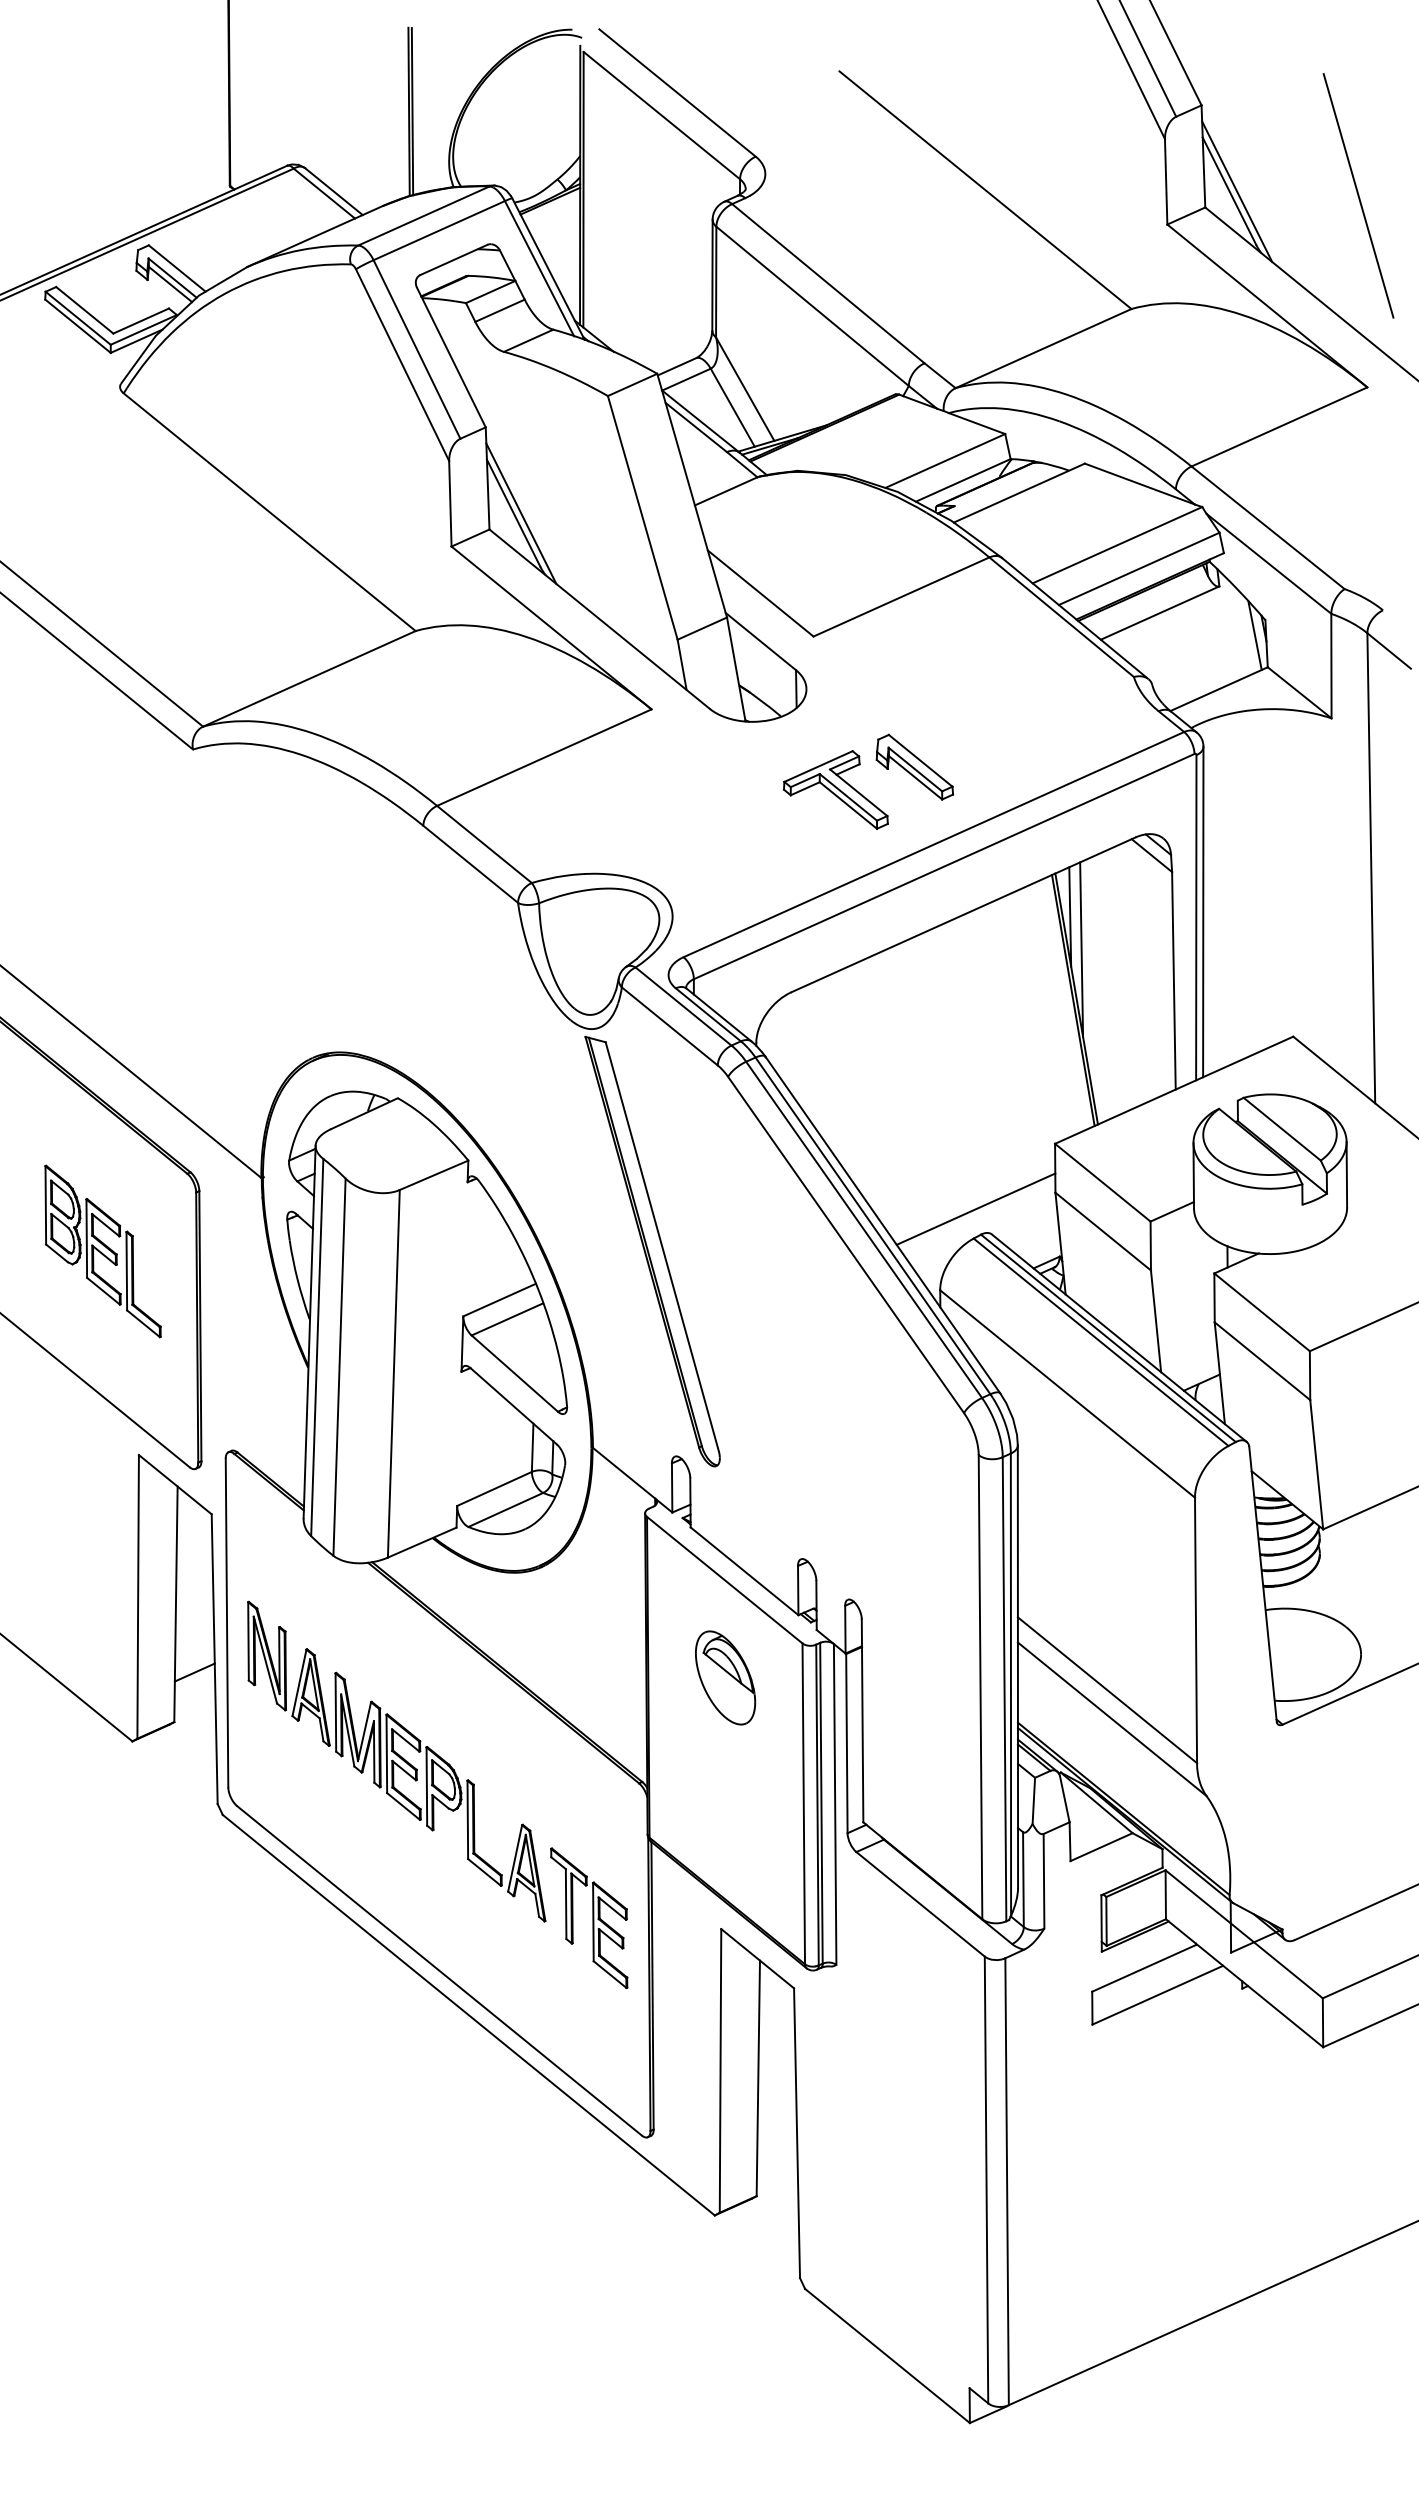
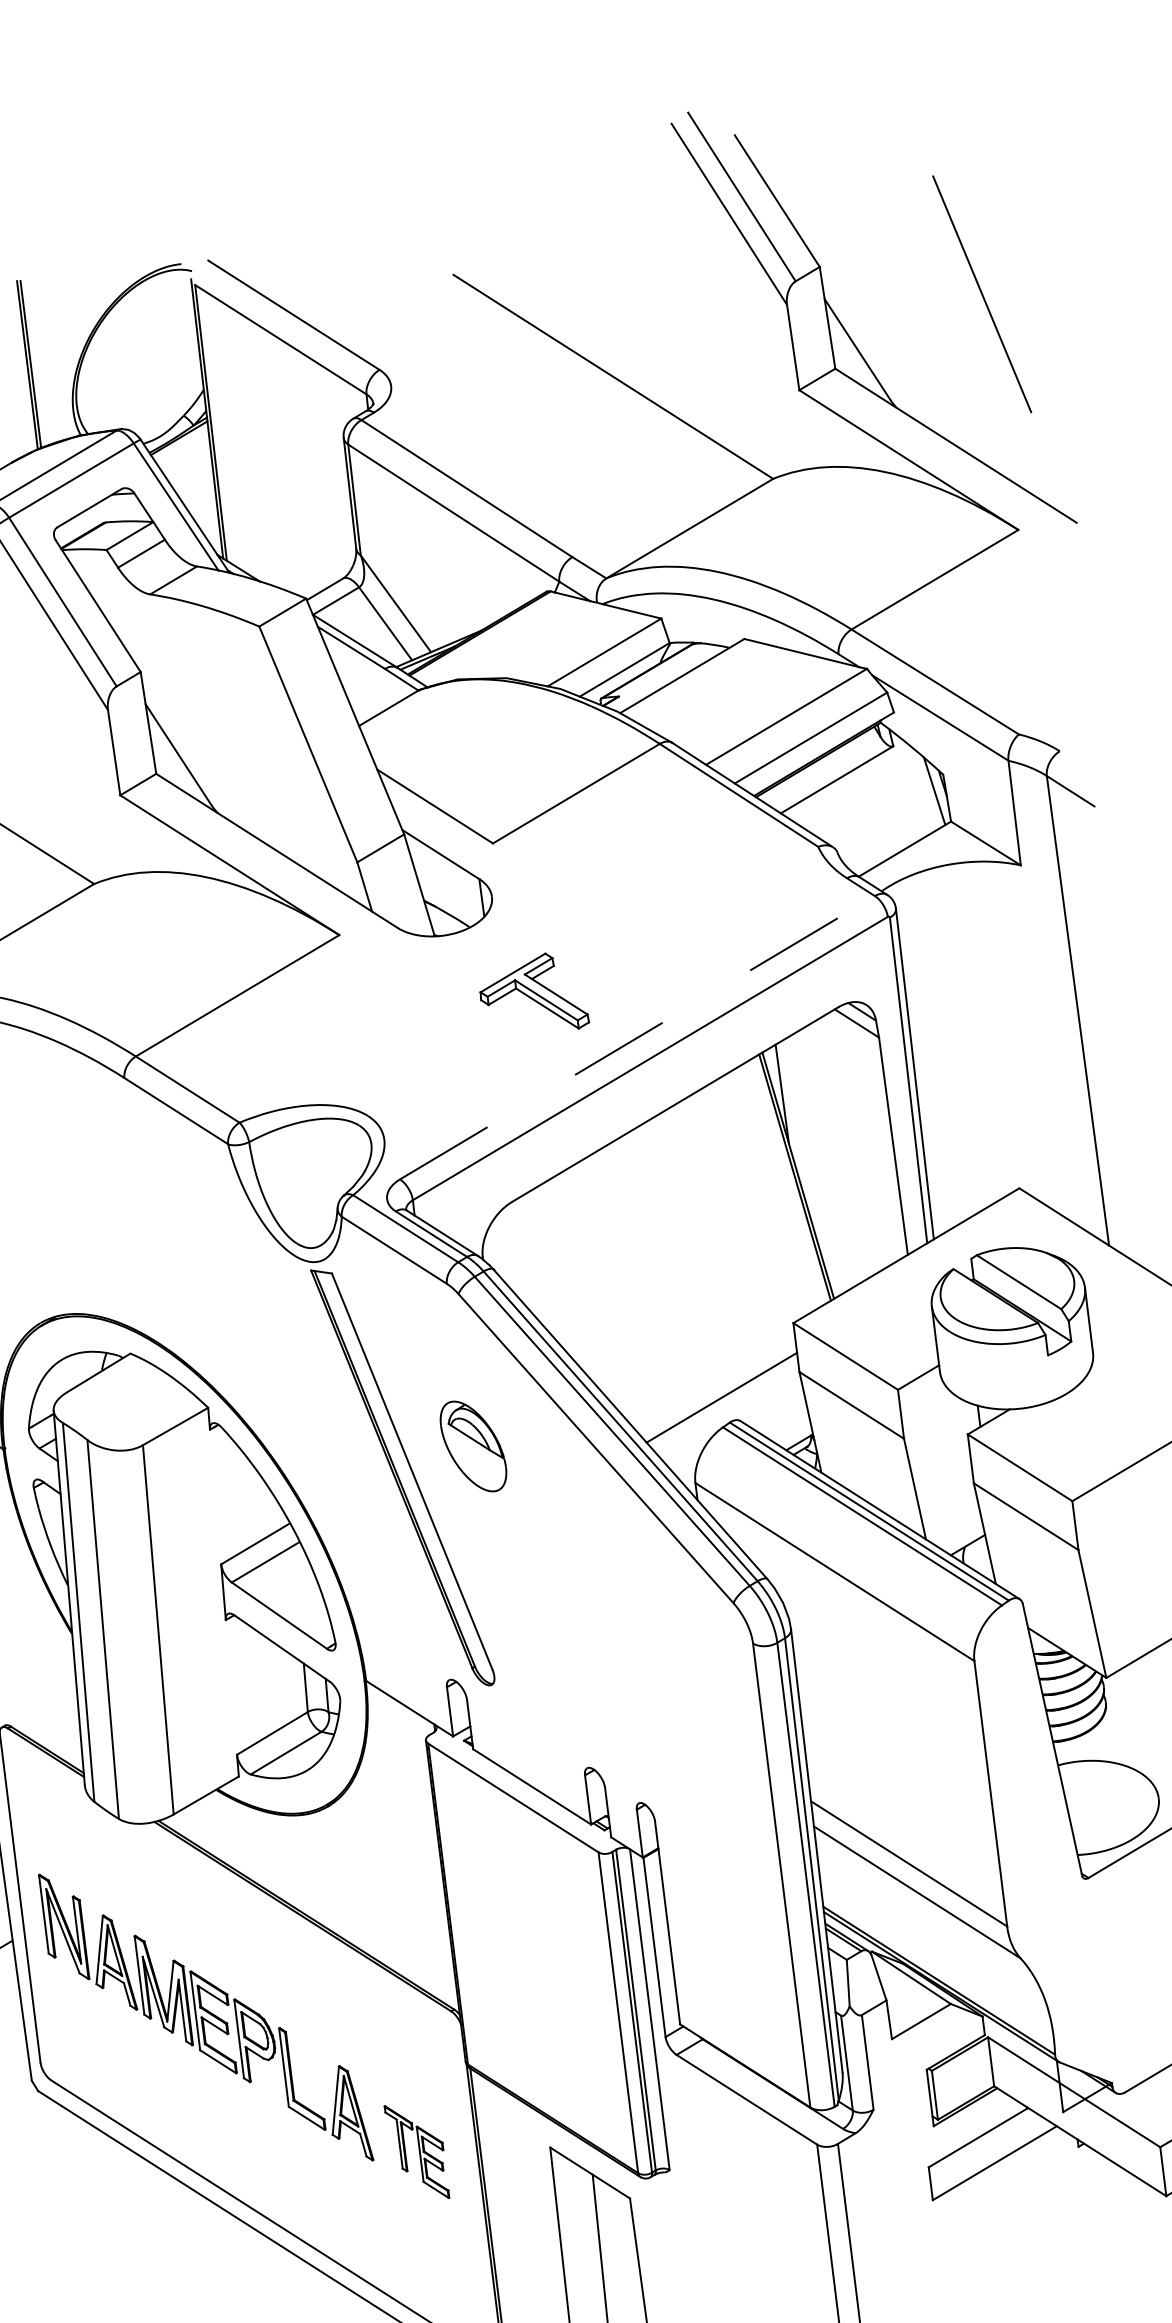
line: (1237, 191) -> (865, 348), removed
line: (1358, 195) -> (982, 293), moved
line: (521, 513) -> (186, 754), removed
part: (914, 766) -> (609, 961), removed
line: (934, 844) -> (638, 1037), solid -> dashed
line: (1081, 949) -> (797, 1125), removed
part: (725, 1677) -> (473, 1446), moved
part: (589, 1918) -> (417, 2152), size x0.7

